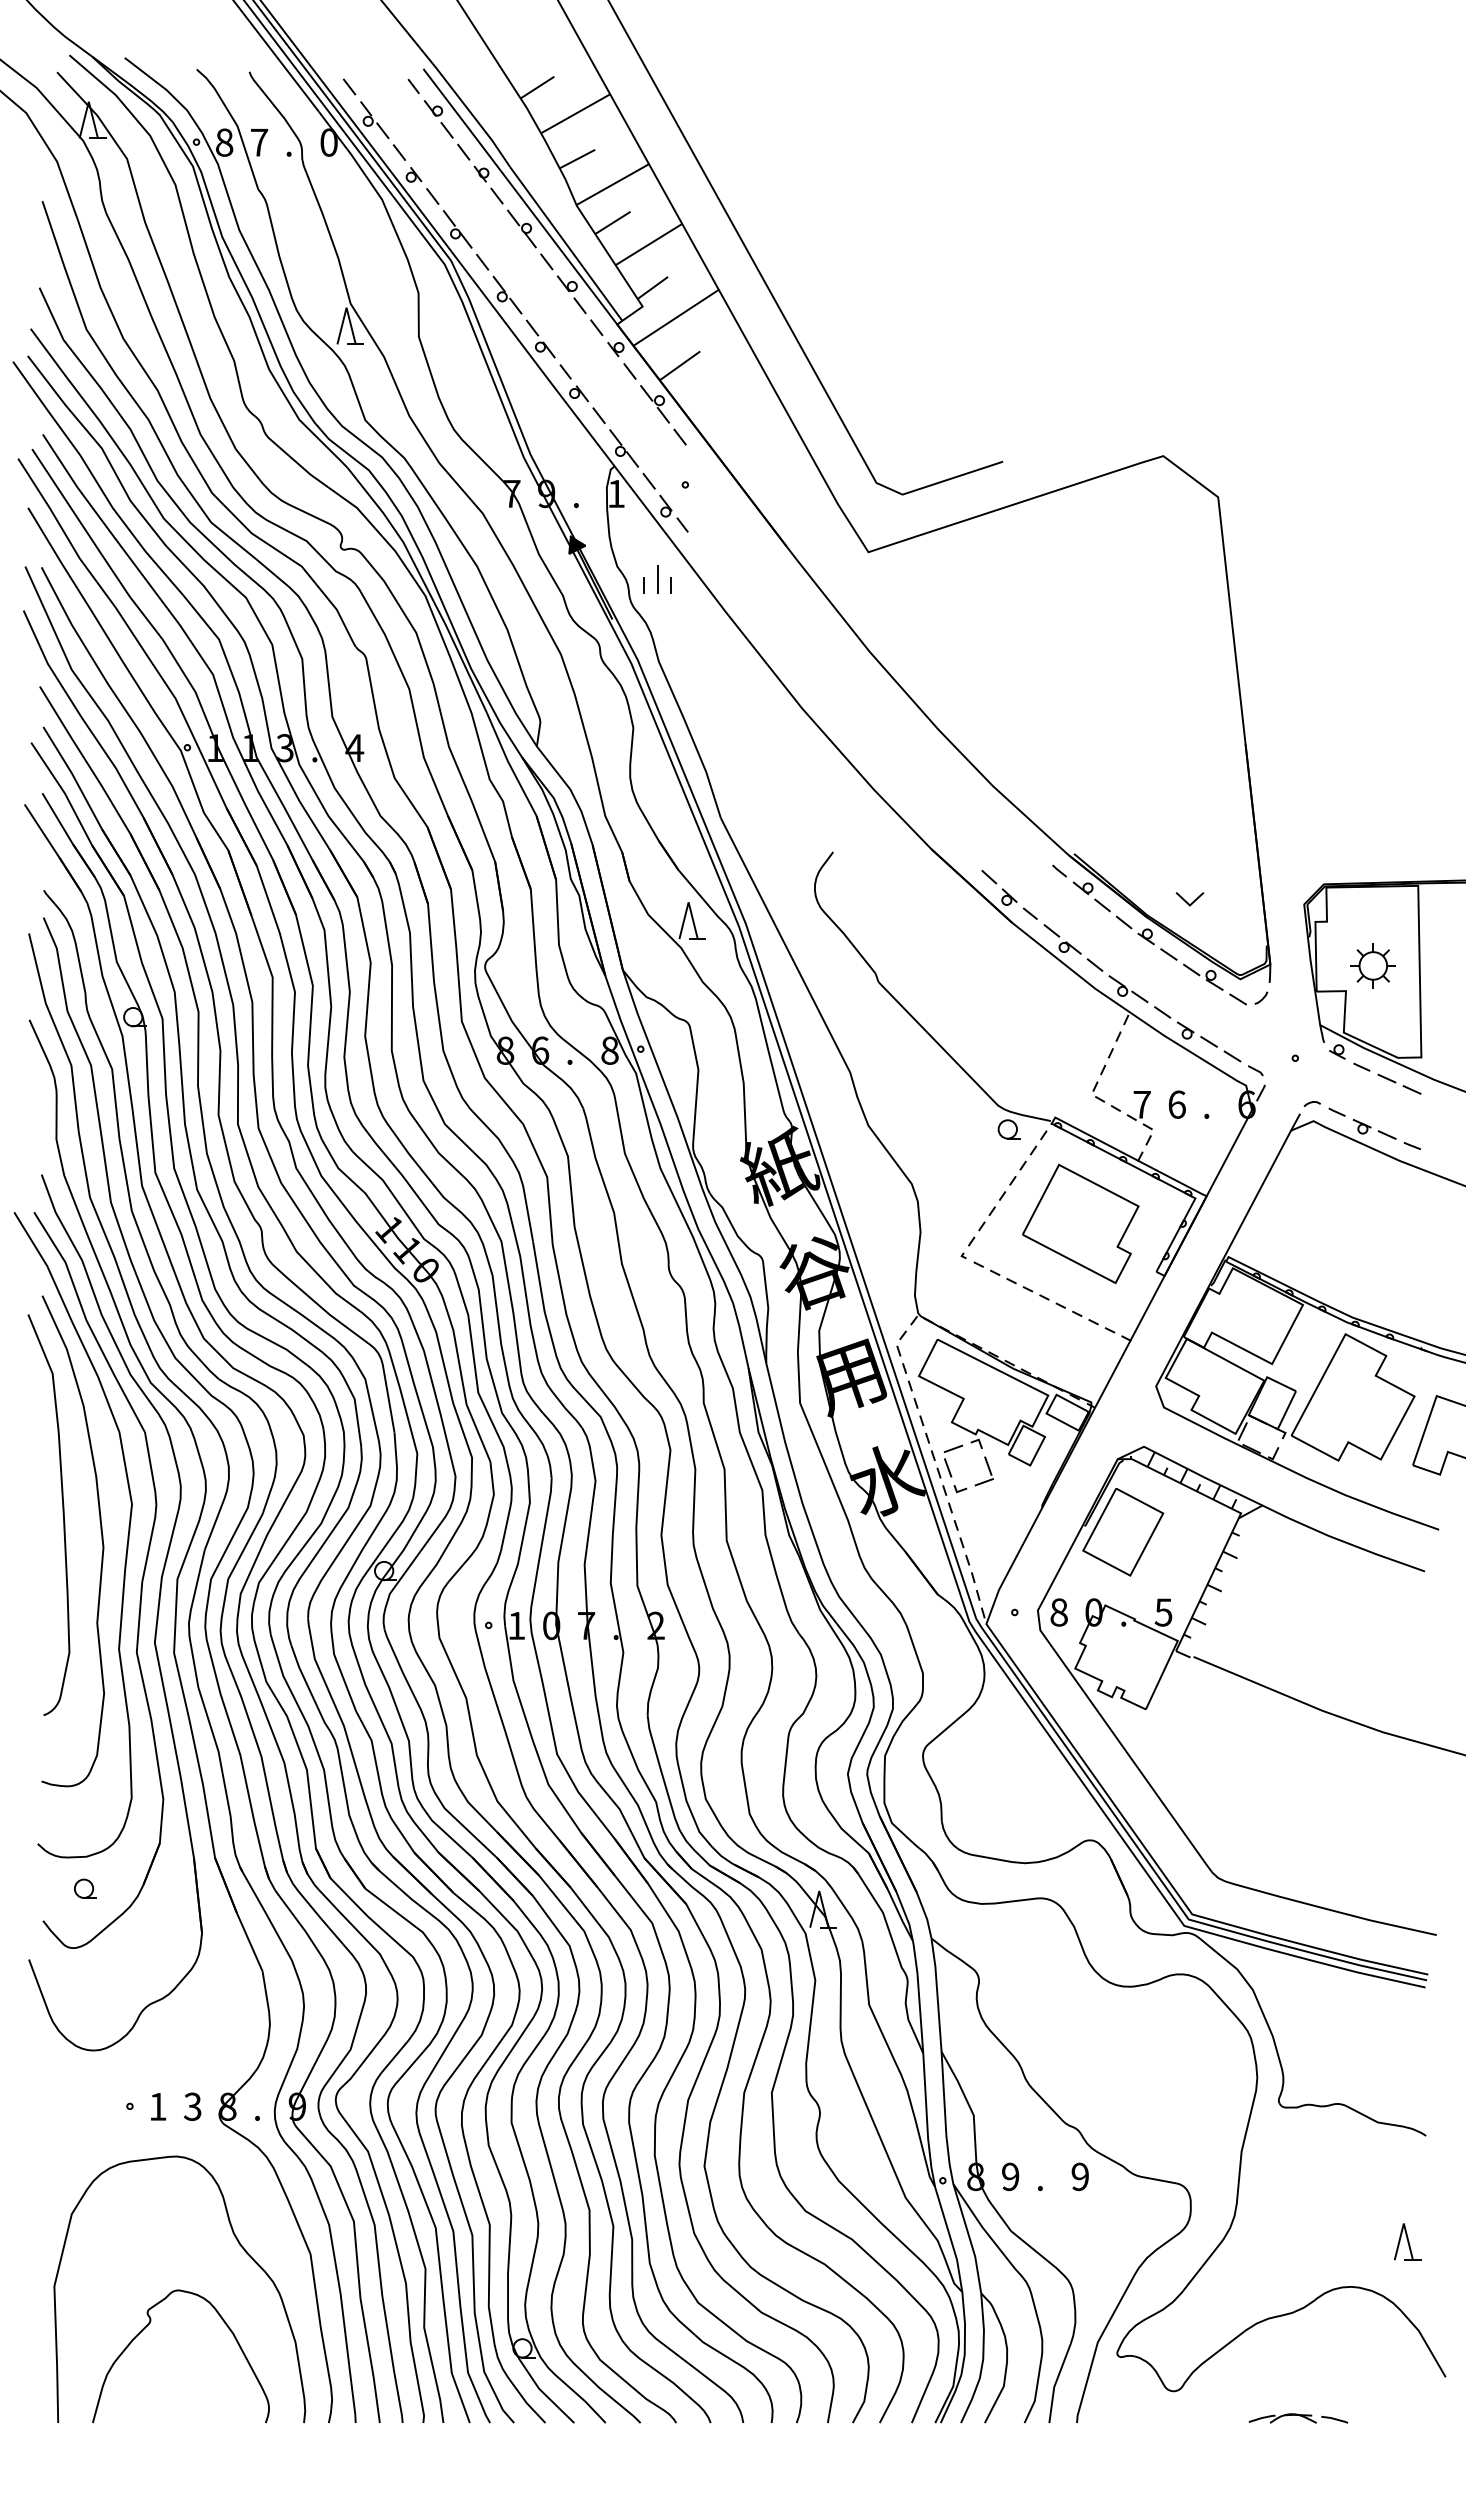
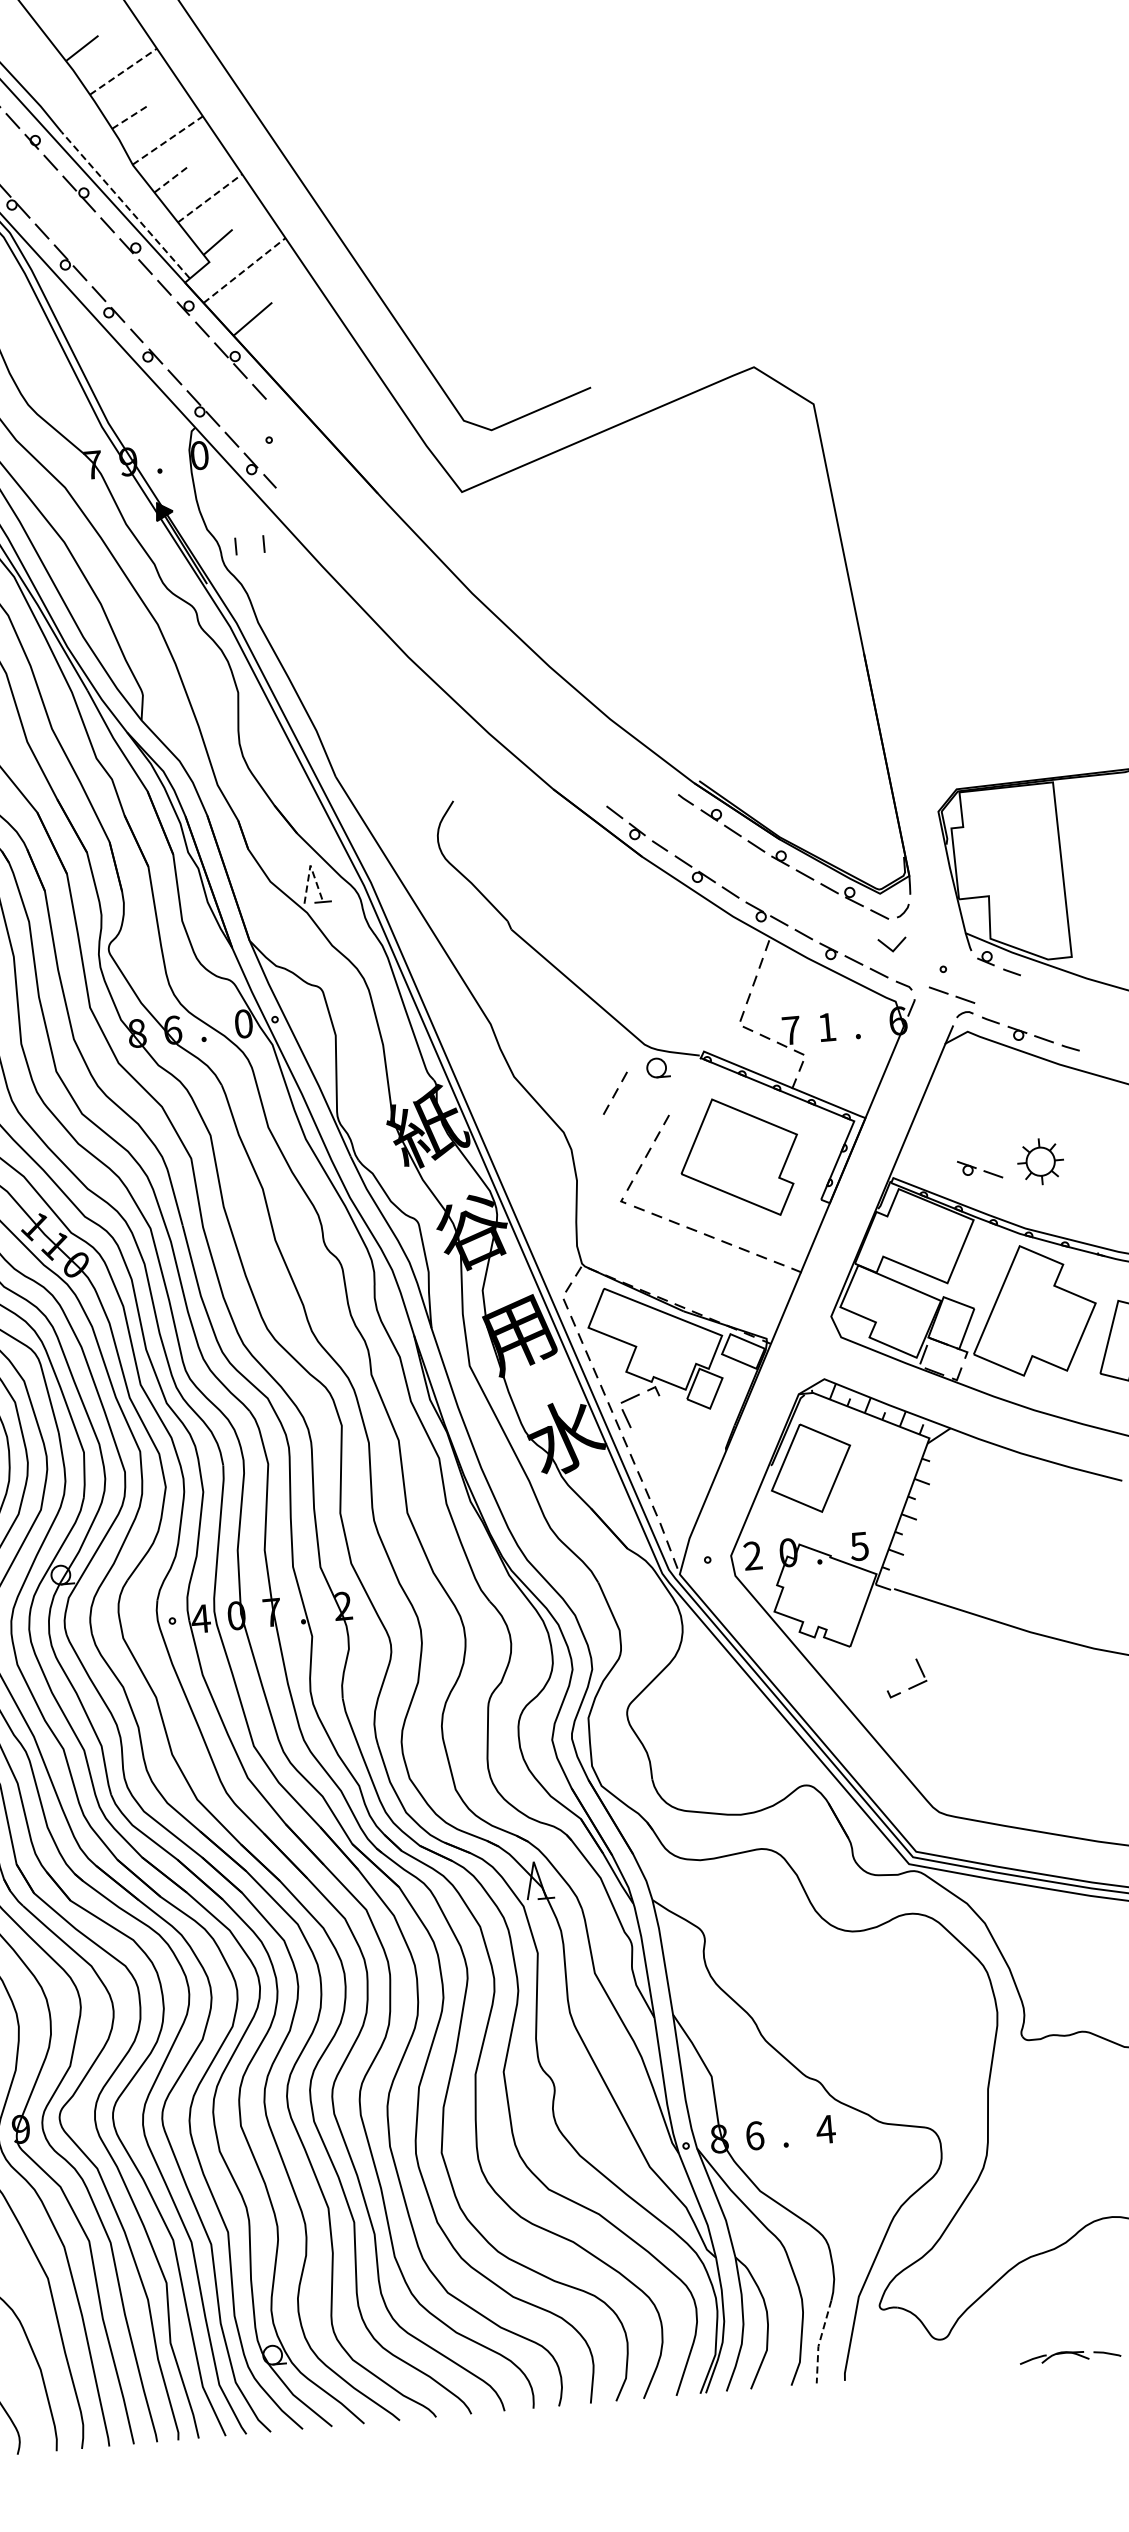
line: (575, 113) -> (123, 71), solid -> dashed
line: (577, 158) -> (129, 117), solid -> dashed
line: (612, 184) -> (167, 140), solid -> dashed
line: (612, 222) -> (170, 179), solid -> dashed
line: (566, 243) -> (125, 204), solid -> dashed
line: (649, 244) -> (210, 198), solid -> dashed
line: (676, 317) -> (244, 270), solid -> dashed
text: (616, 493) -> (199, 455), 1 -> 0
line: (657, 579) -> (249, 539), removed
line: (1187, 901) -> (890, 947), moved
line: (688, 902) -> (310, 865), solid -> dashed
part: (1372, 965) -> (1039, 1161), moved
text: (609, 1050) -> (243, 1023), 8 -> 0
line: (1396, 1082) -> (948, 993), moved
text: (1176, 1104) -> (826, 1027), 6 -> 1
part: (1033, 1150) -> (615, 1093), moved
part: (1313, 1256) -> (979, 1169), added
part: (977, 1483) -> (910, 1686), moved
text: (1058, 1612) -> (752, 1556), 8 -> 2
text: (516, 1625) -> (200, 1618), 1 -> 4
text: (1010, 2176) -> (754, 2135), 9 -> 6
text: (1079, 2176) -> (825, 2129), 9 -> 4
line: (1055, 2383) -> (819, 2342), solid -> dashed

